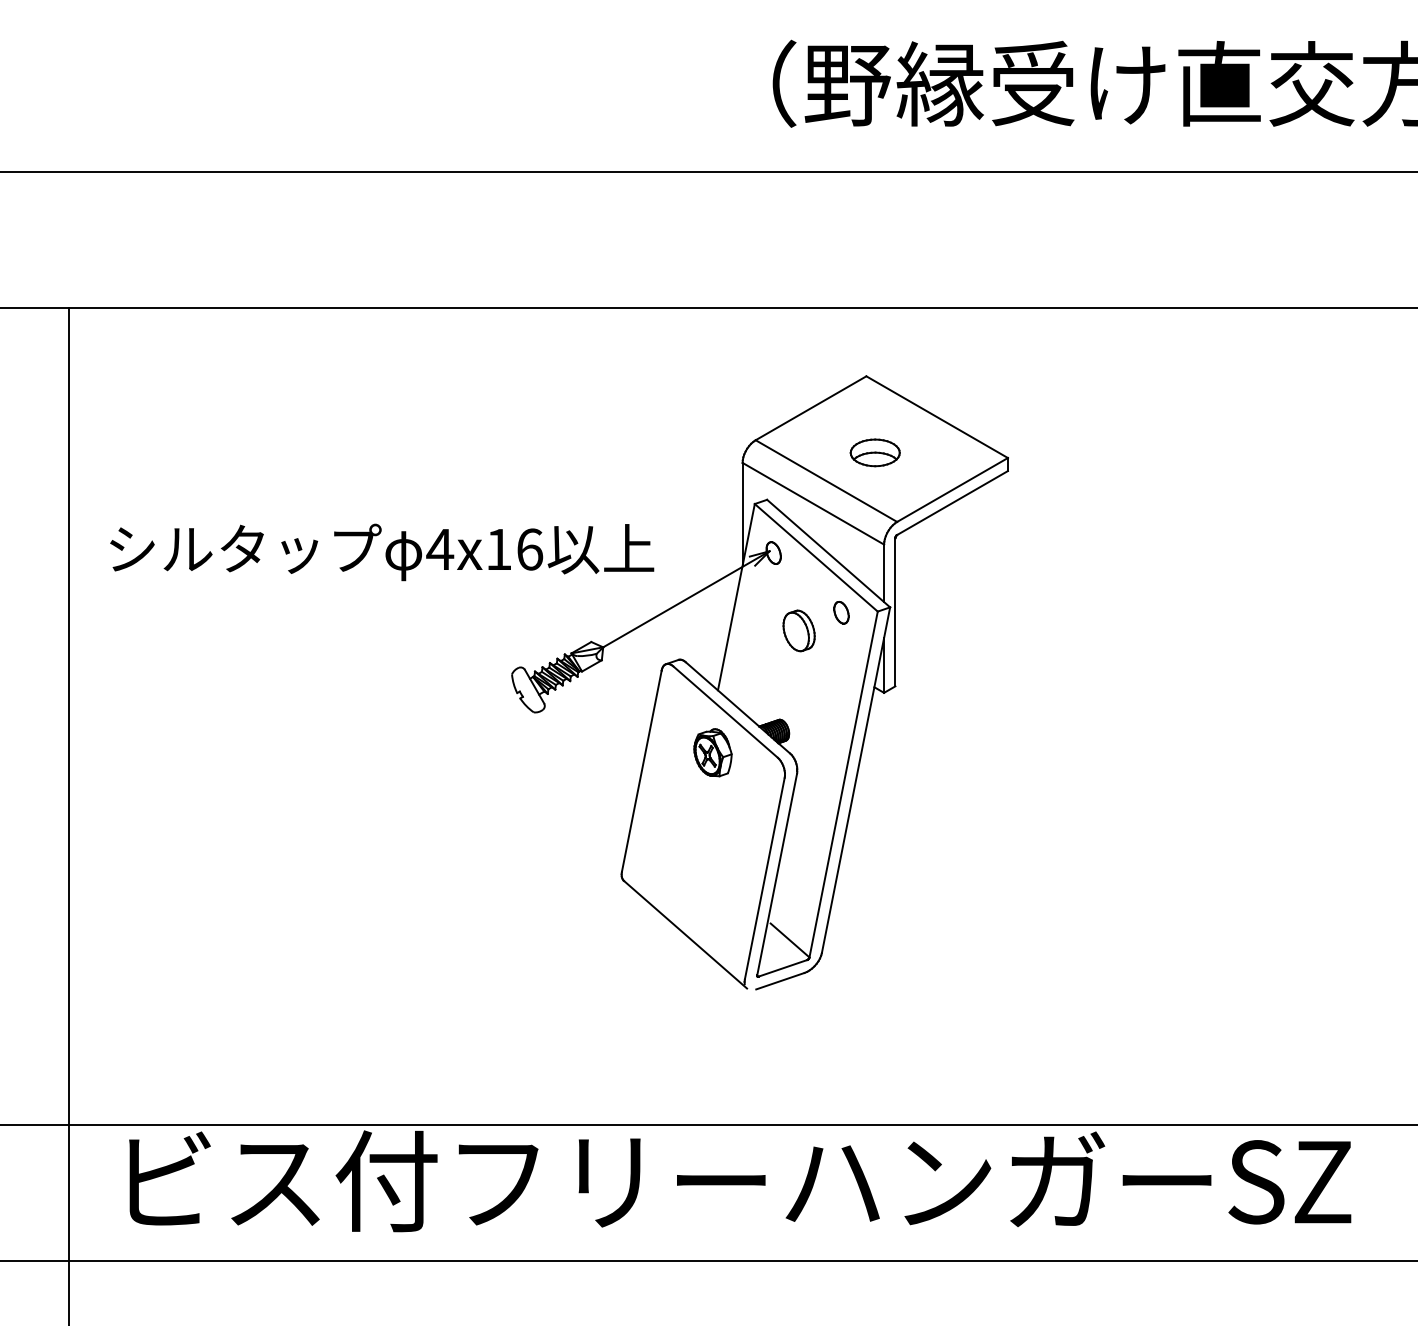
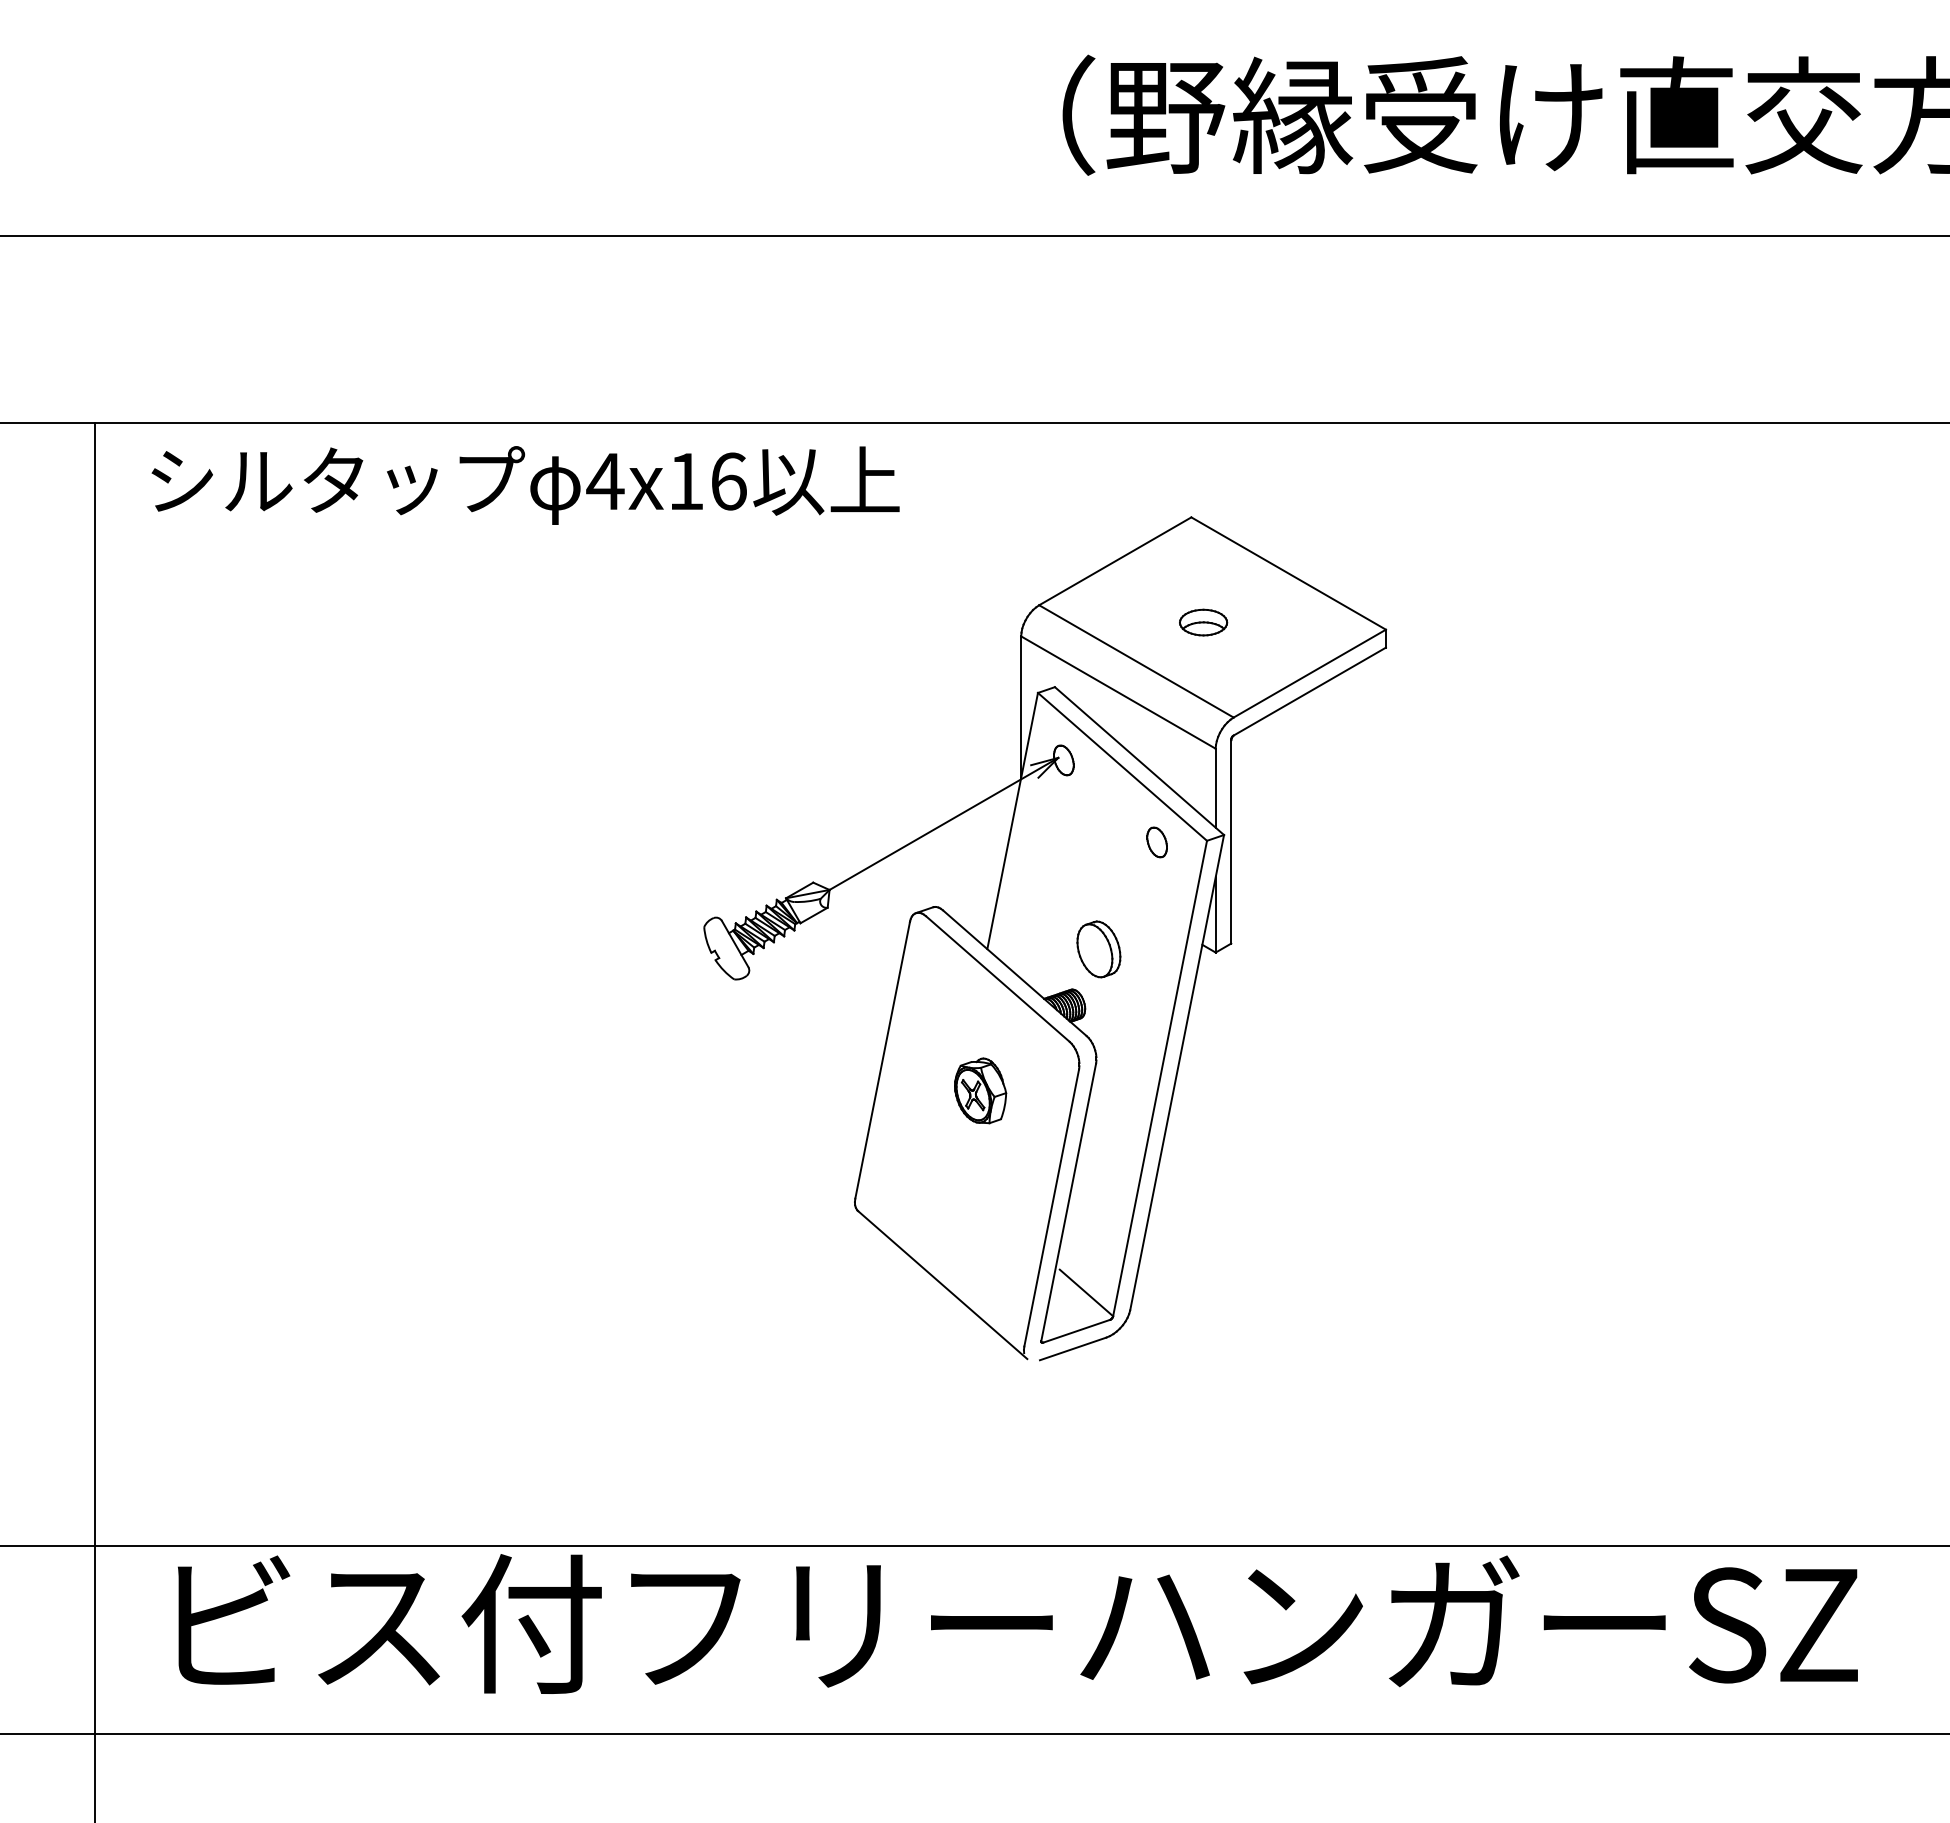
part: (875, 452) -> (1203, 622), size x0.7
text: (382, 552) -> (525, 485), moved
part: (798, 630) -> (1098, 949), moved
part: (713, 752) -> (980, 1090), moved

